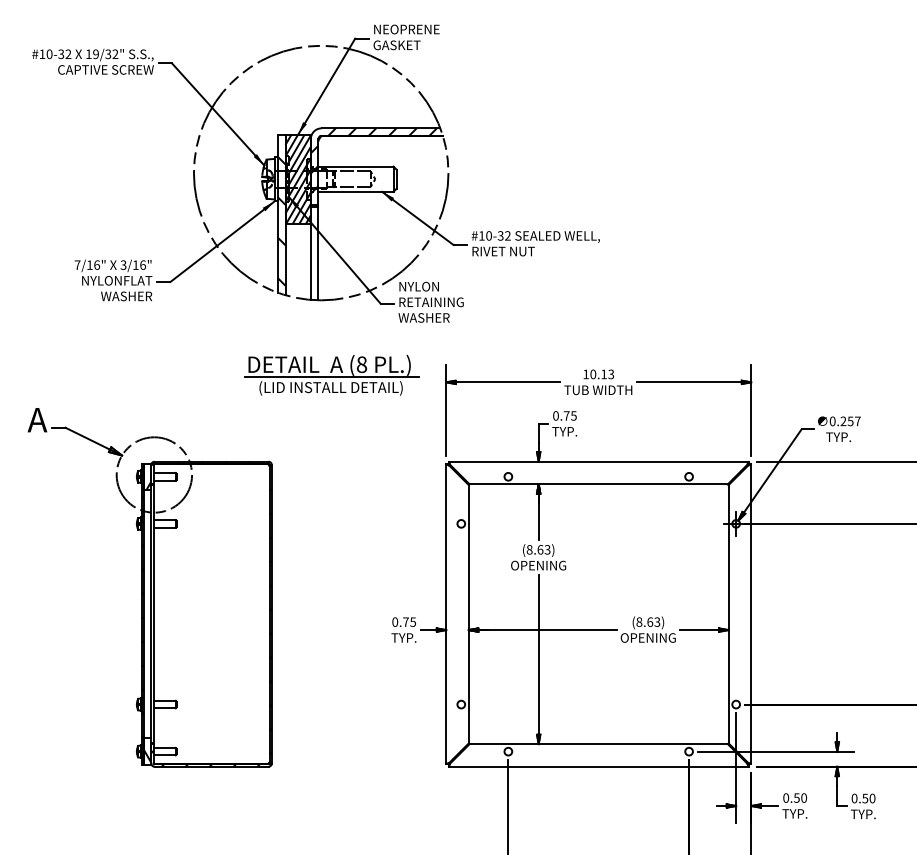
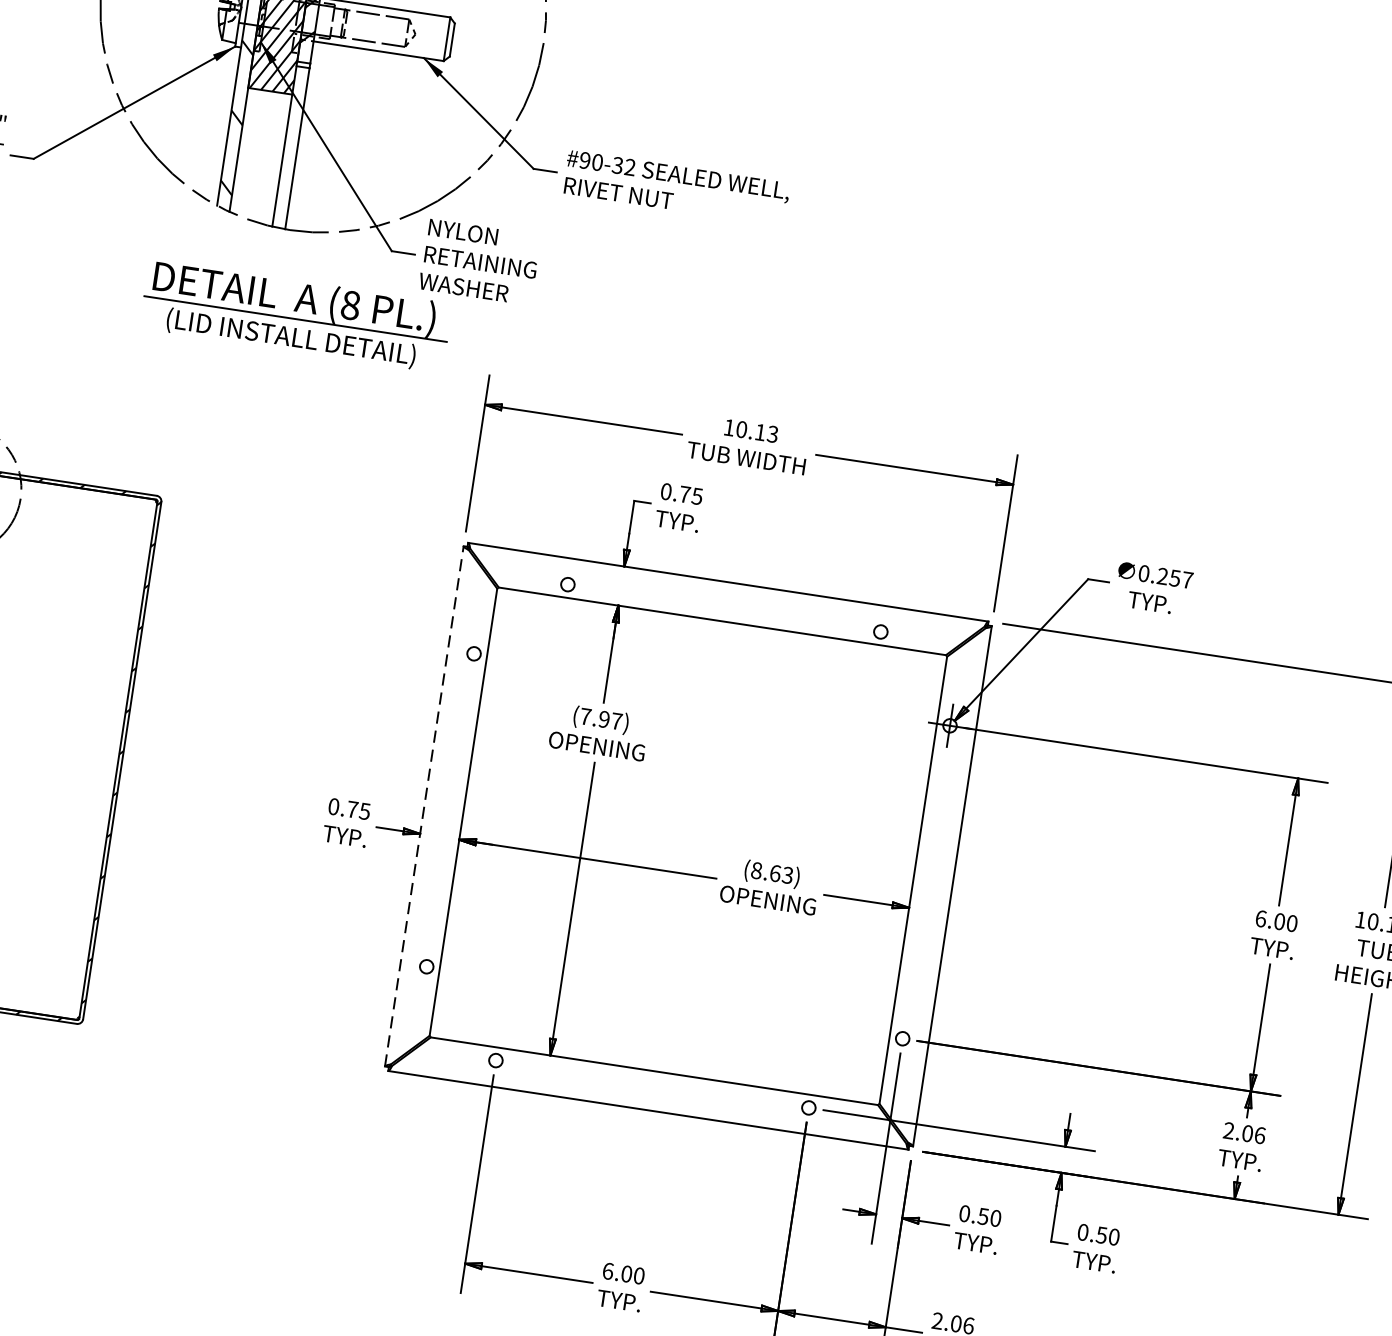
text: (481, 235) -> (584, 159), #10-32 -> #90-32
part: (331, 375) -> (295, 316), moved
text: (538, 549) -> (601, 718), (8.63) -> (7.97)
line: (446, 613) -> (424, 805), solid -> dashed

